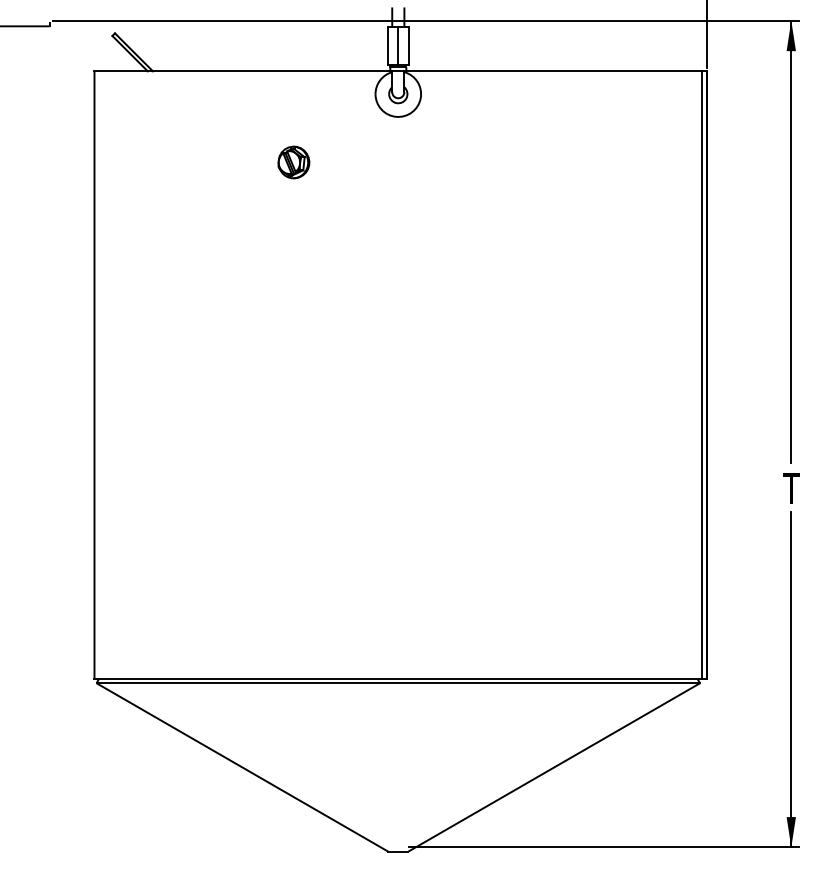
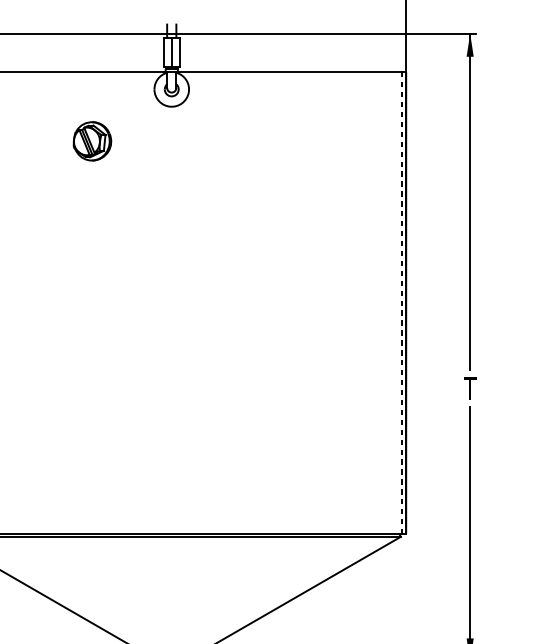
part: (293, 162) -> (92, 141), size x1.6
line: (701, 375) -> (402, 303), solid -> dashed

